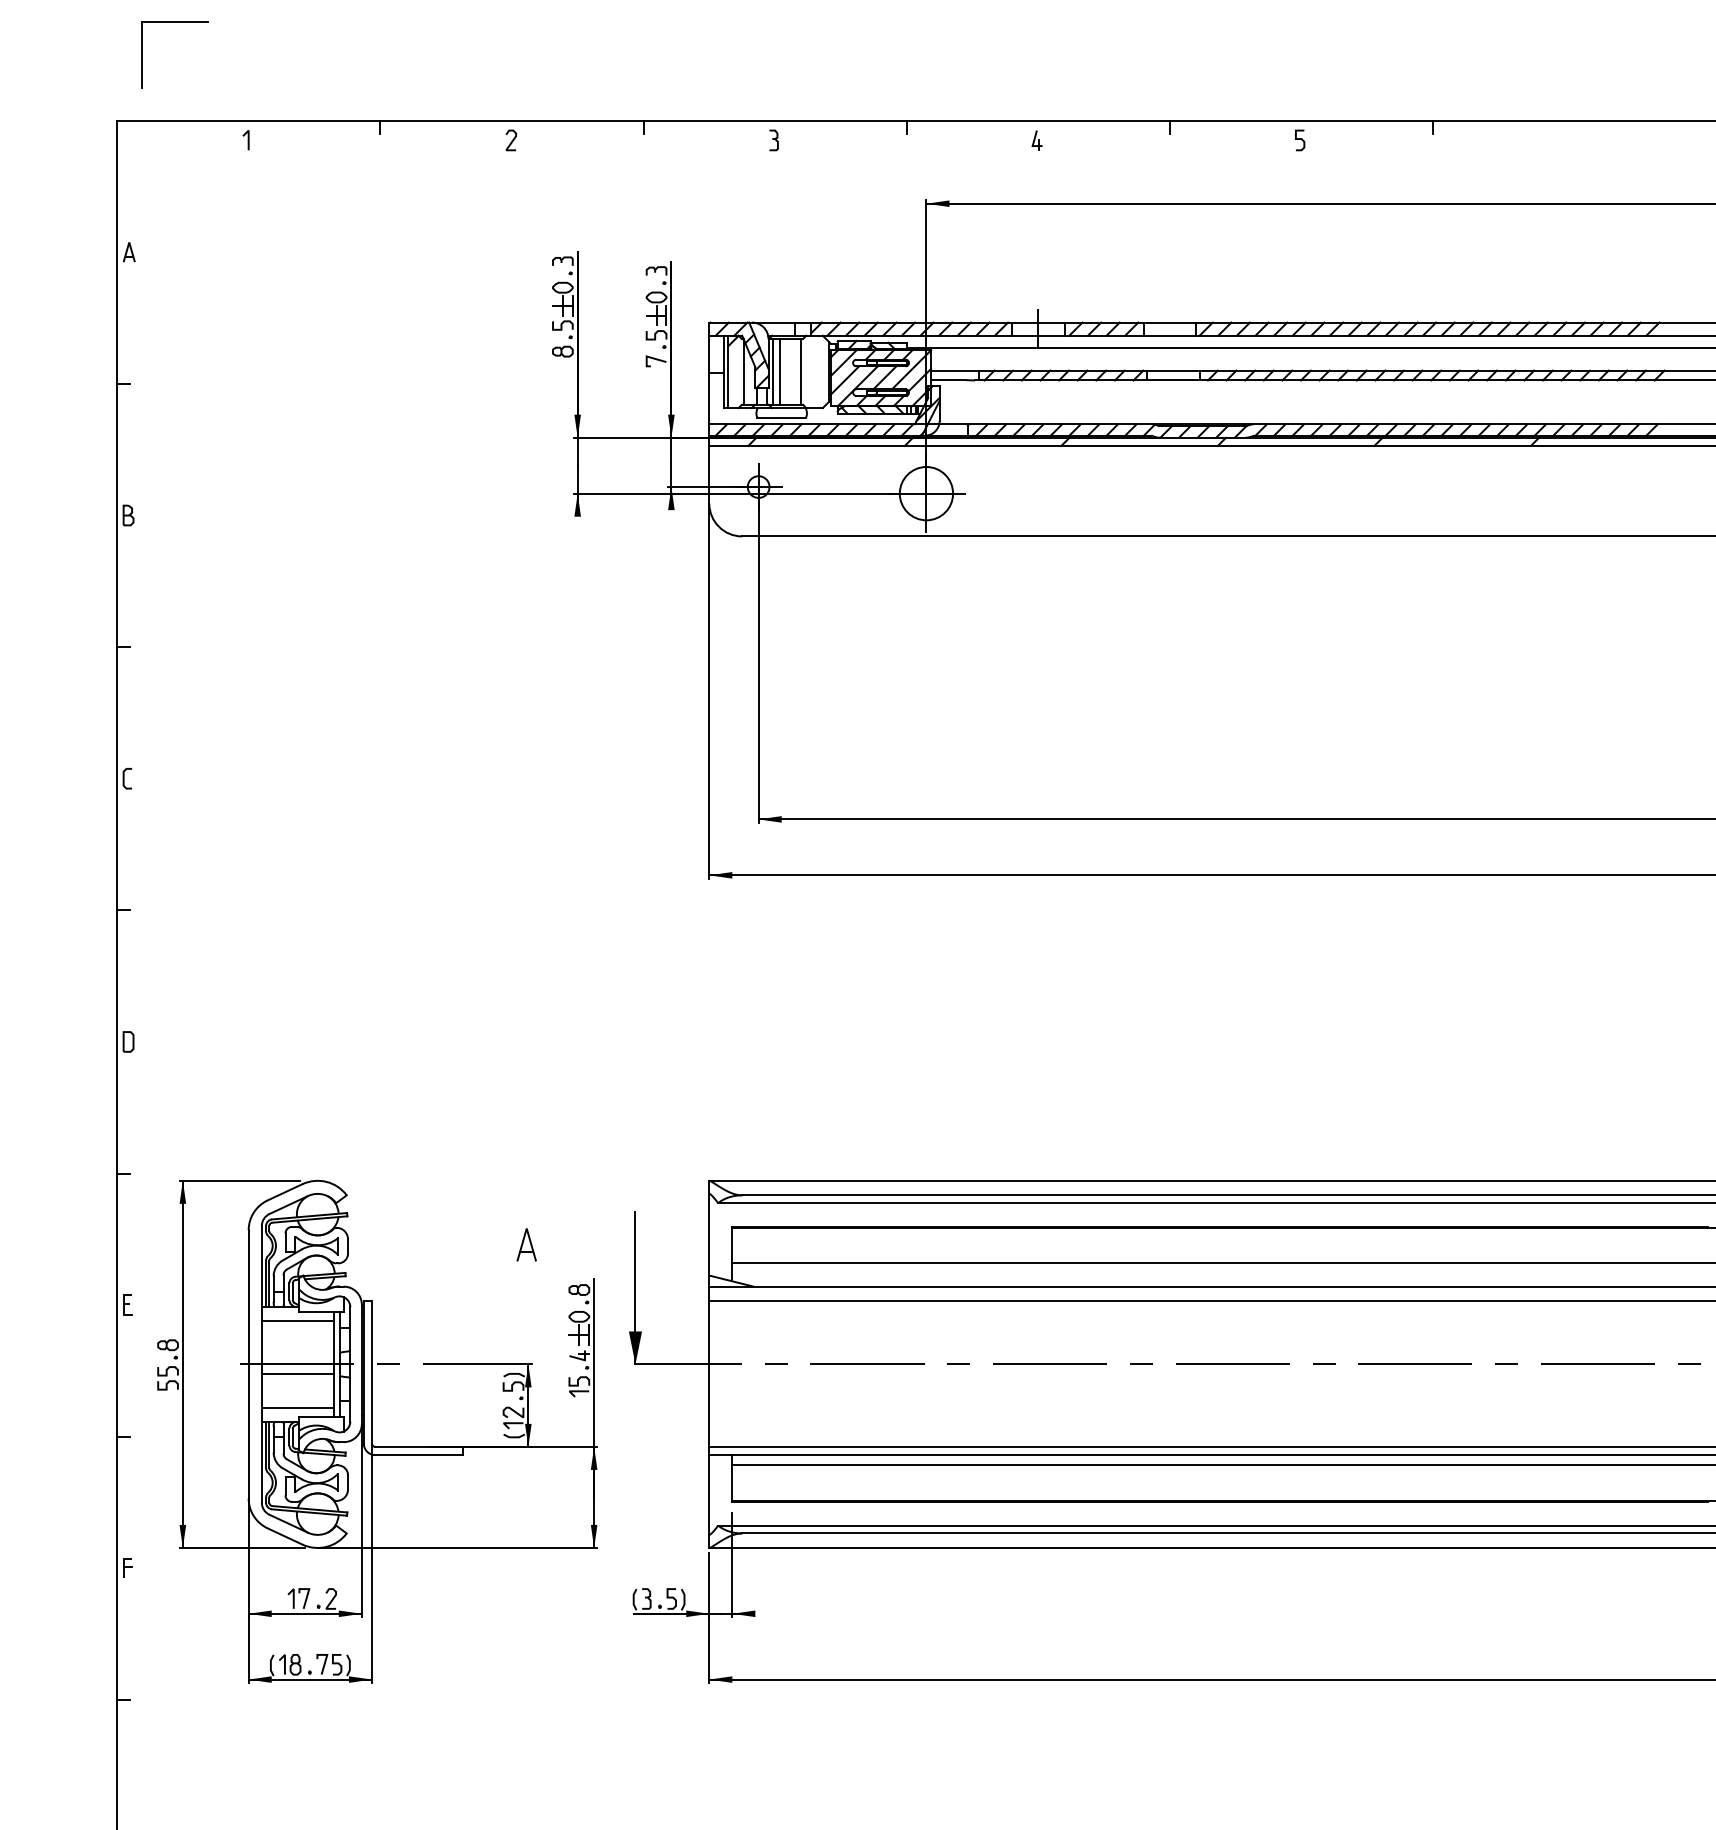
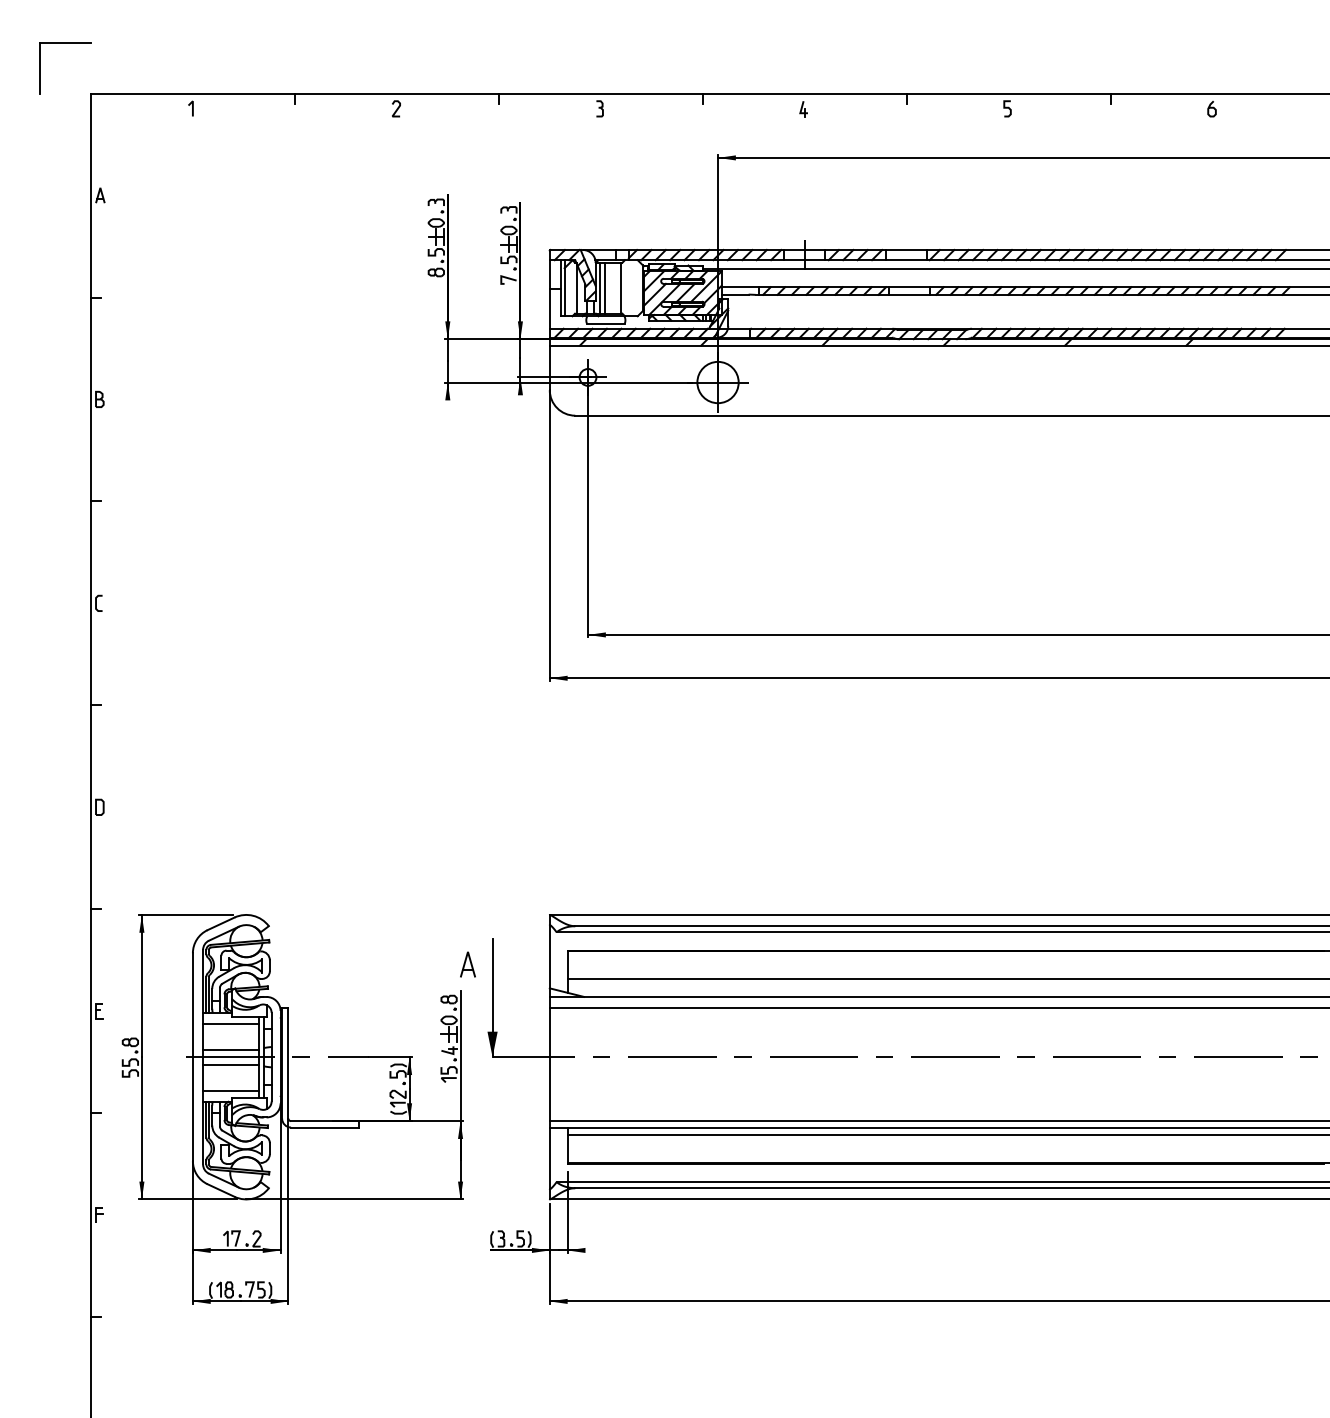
part: (174, 22) -> (64, 43), moved
curve: (1563, 139) -> (1211, 108), added
part: (526, 1244) -> (467, 964), moved
line: (297, 1354) -> (230, 1049), added

